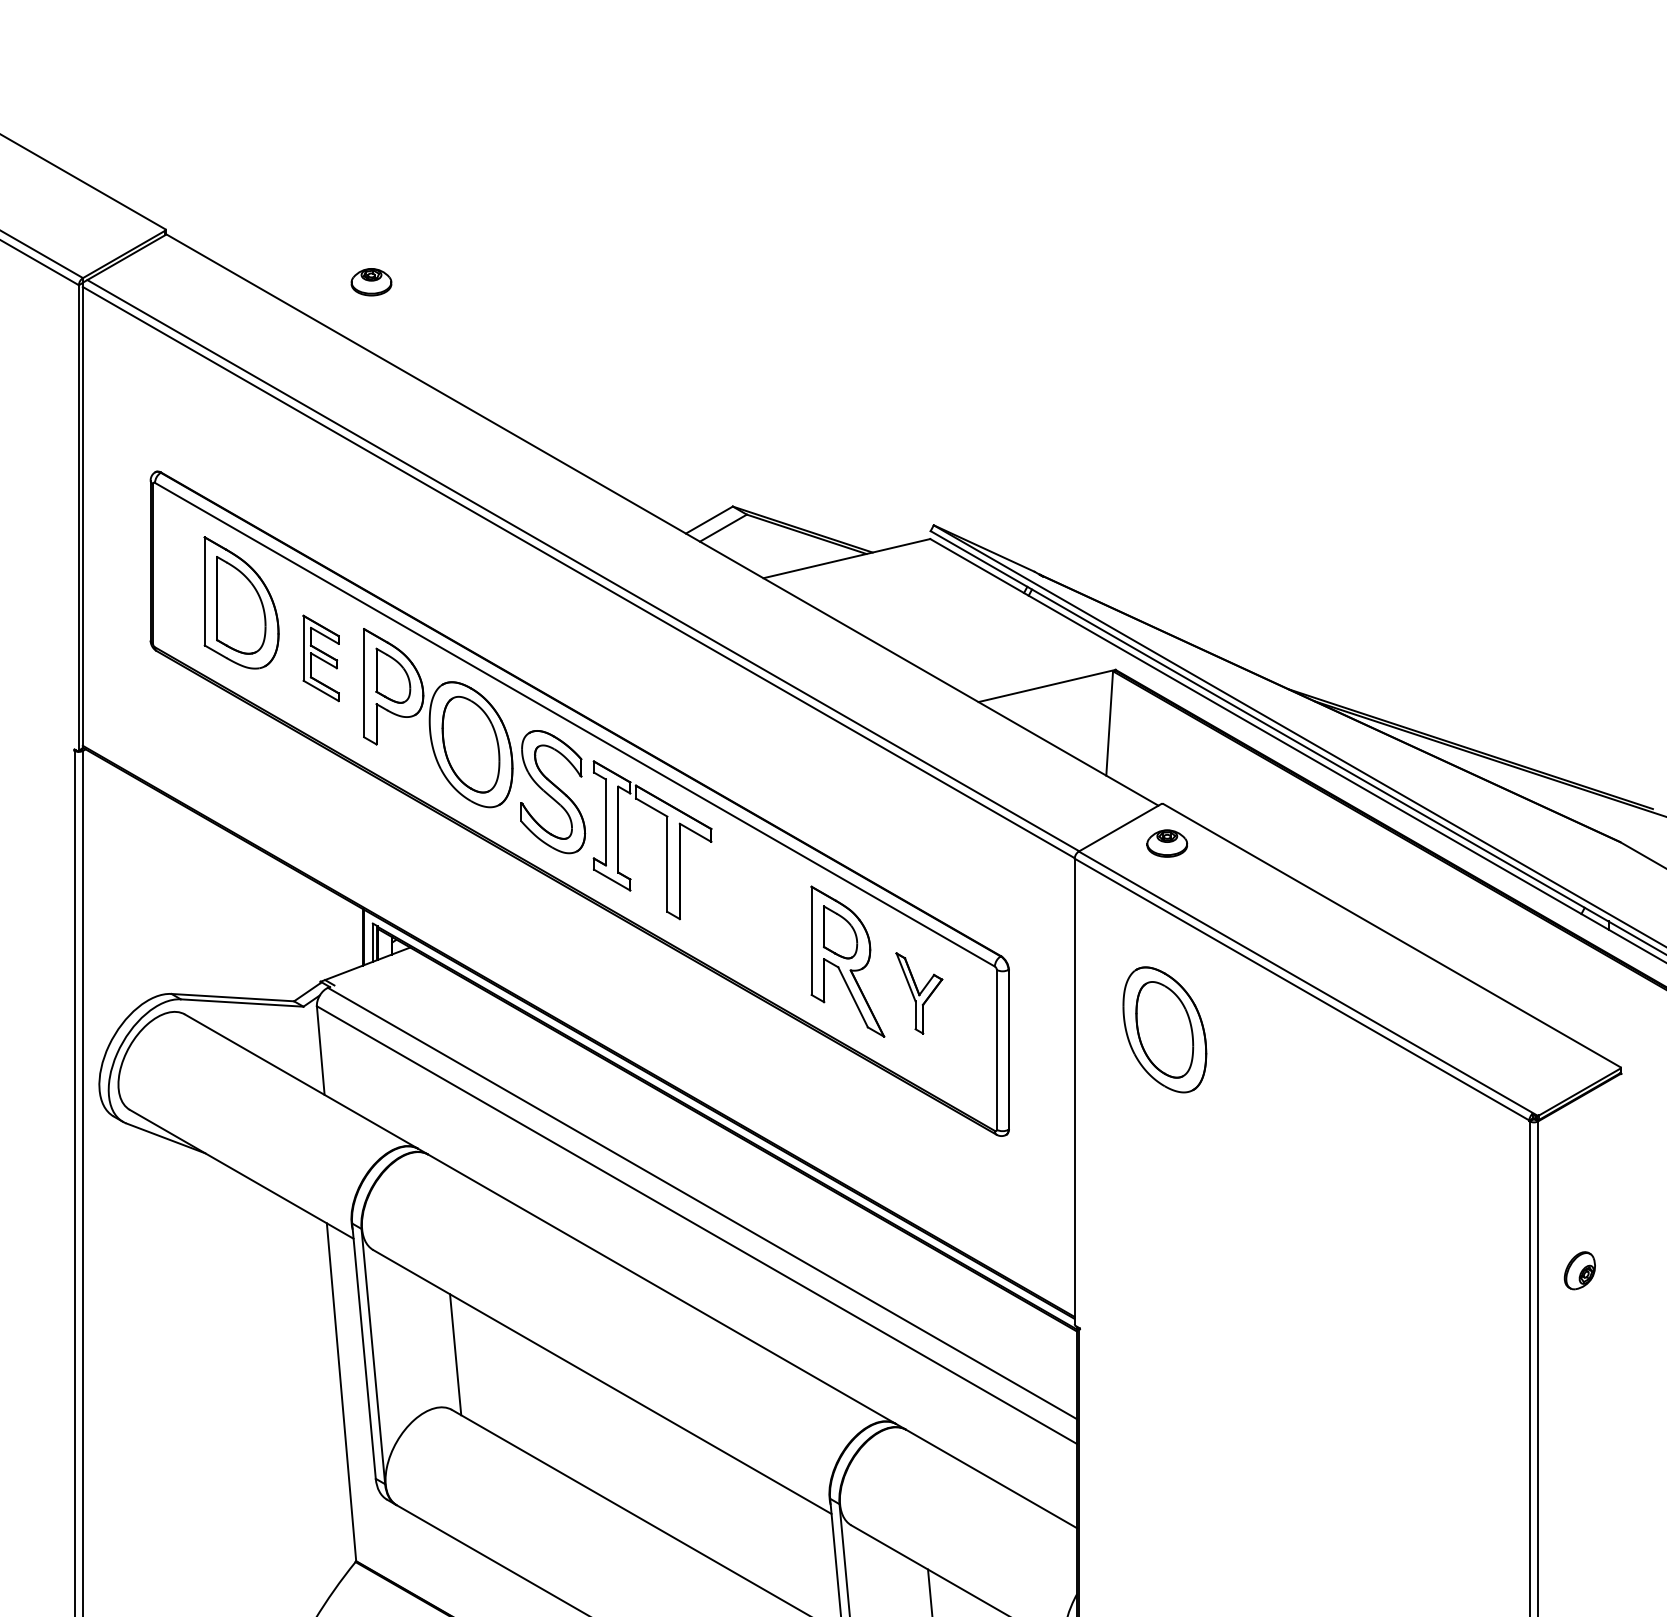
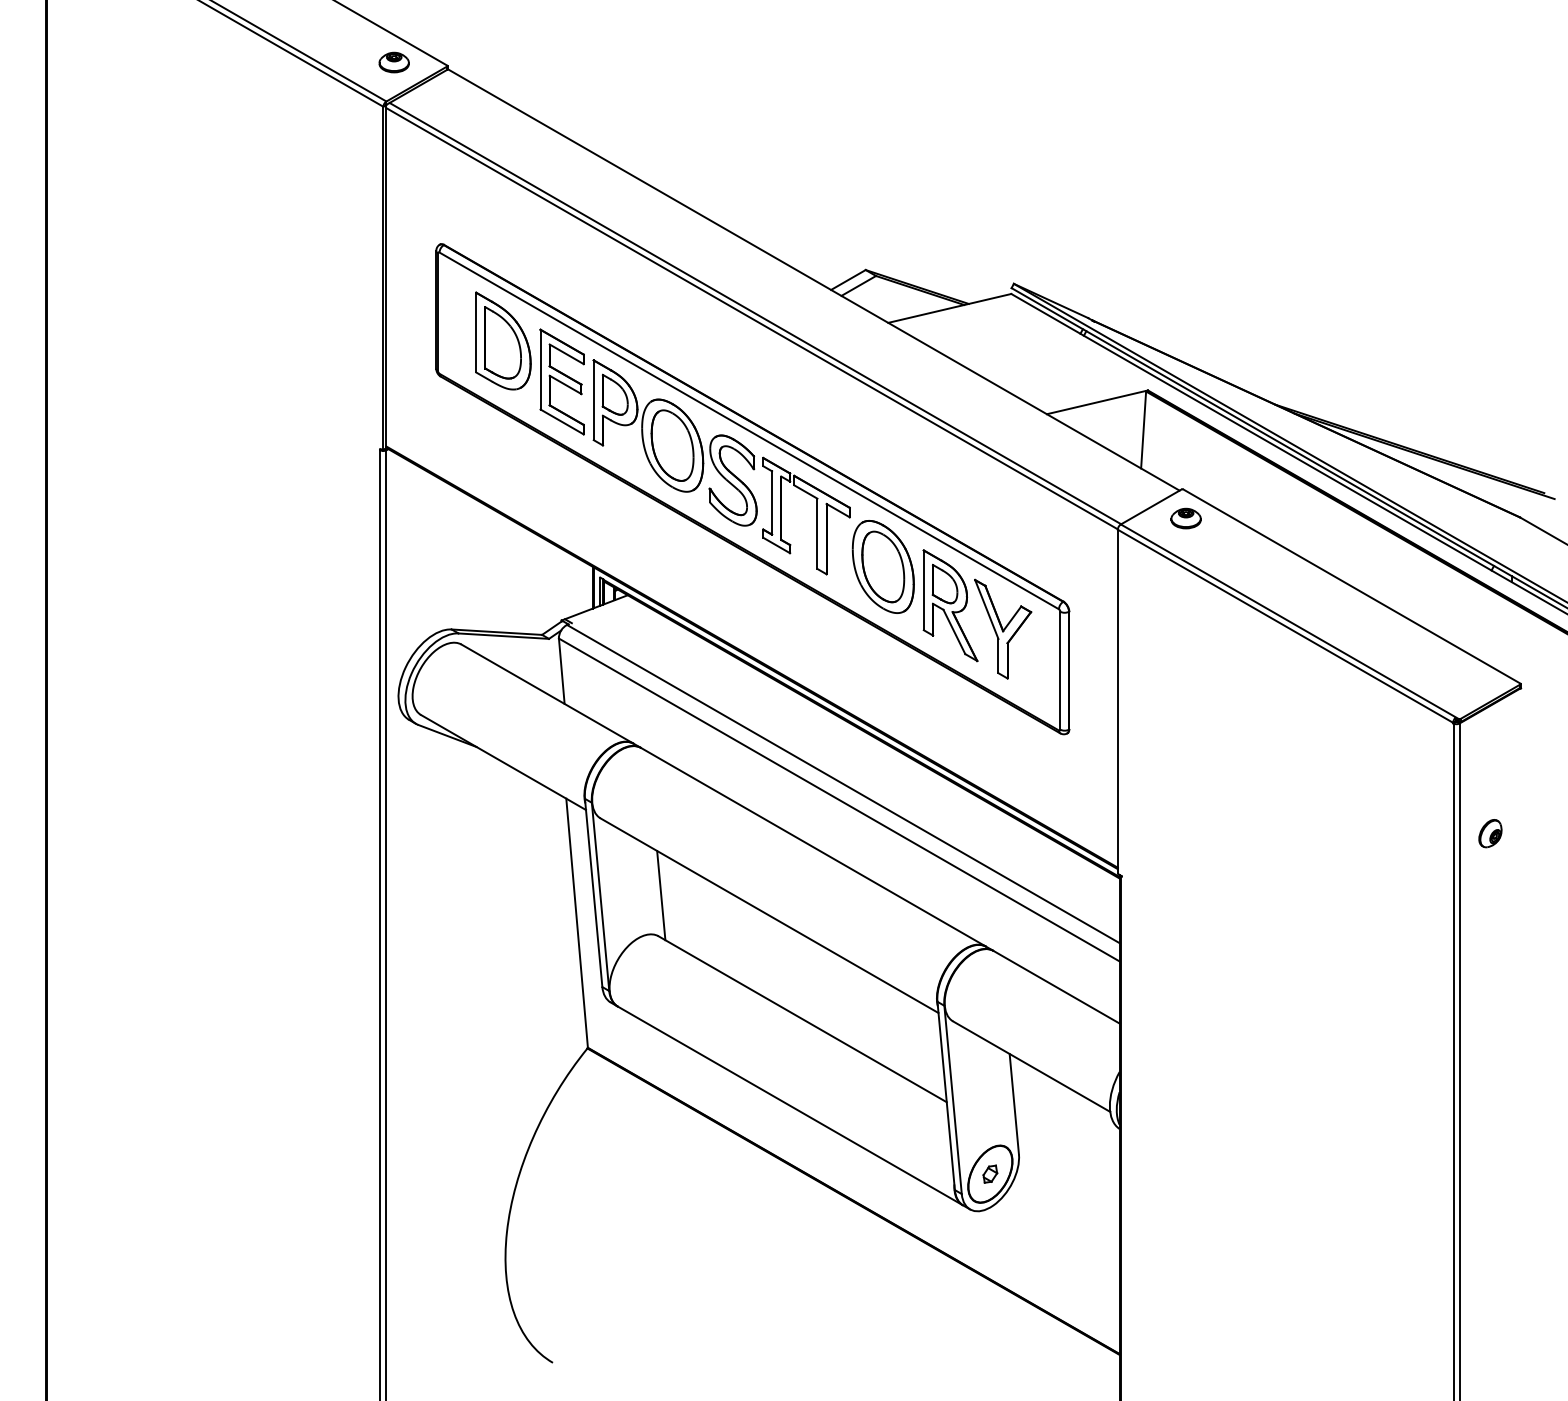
part: (370, 282) -> (393, 62), moved
part: (320, 657) -> (561, 381), size x1.67
part: (919, 992) -> (1003, 628), size x1.67
part: (1163, 1029) -> (882, 566), moved

